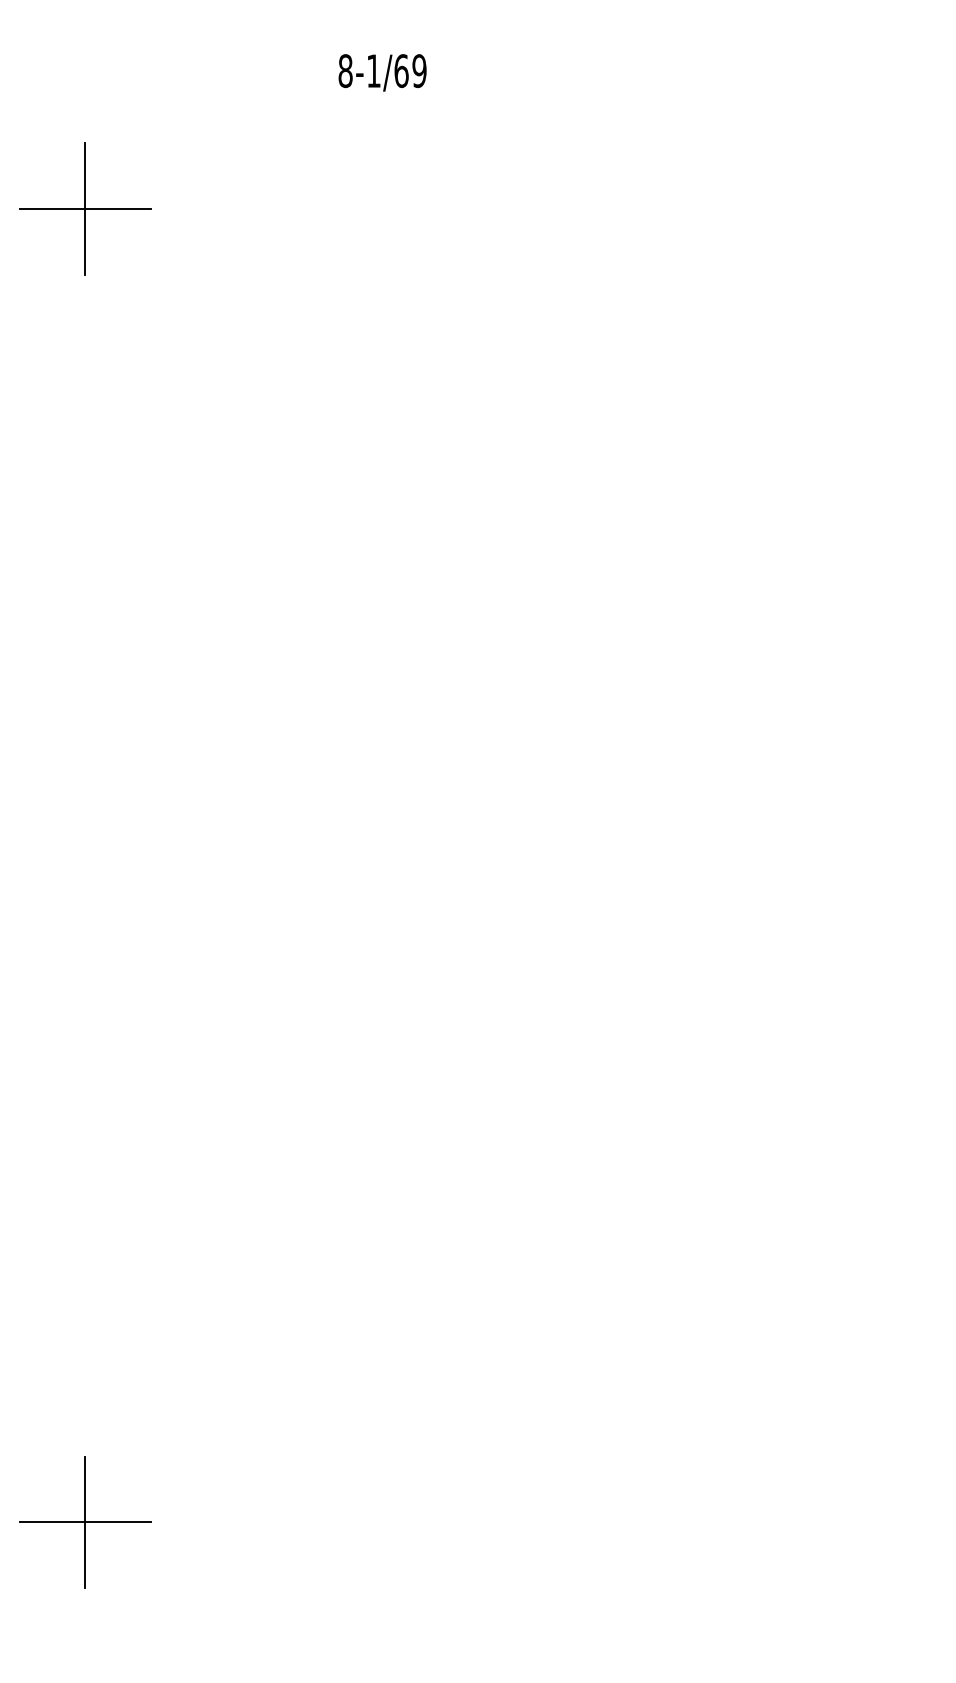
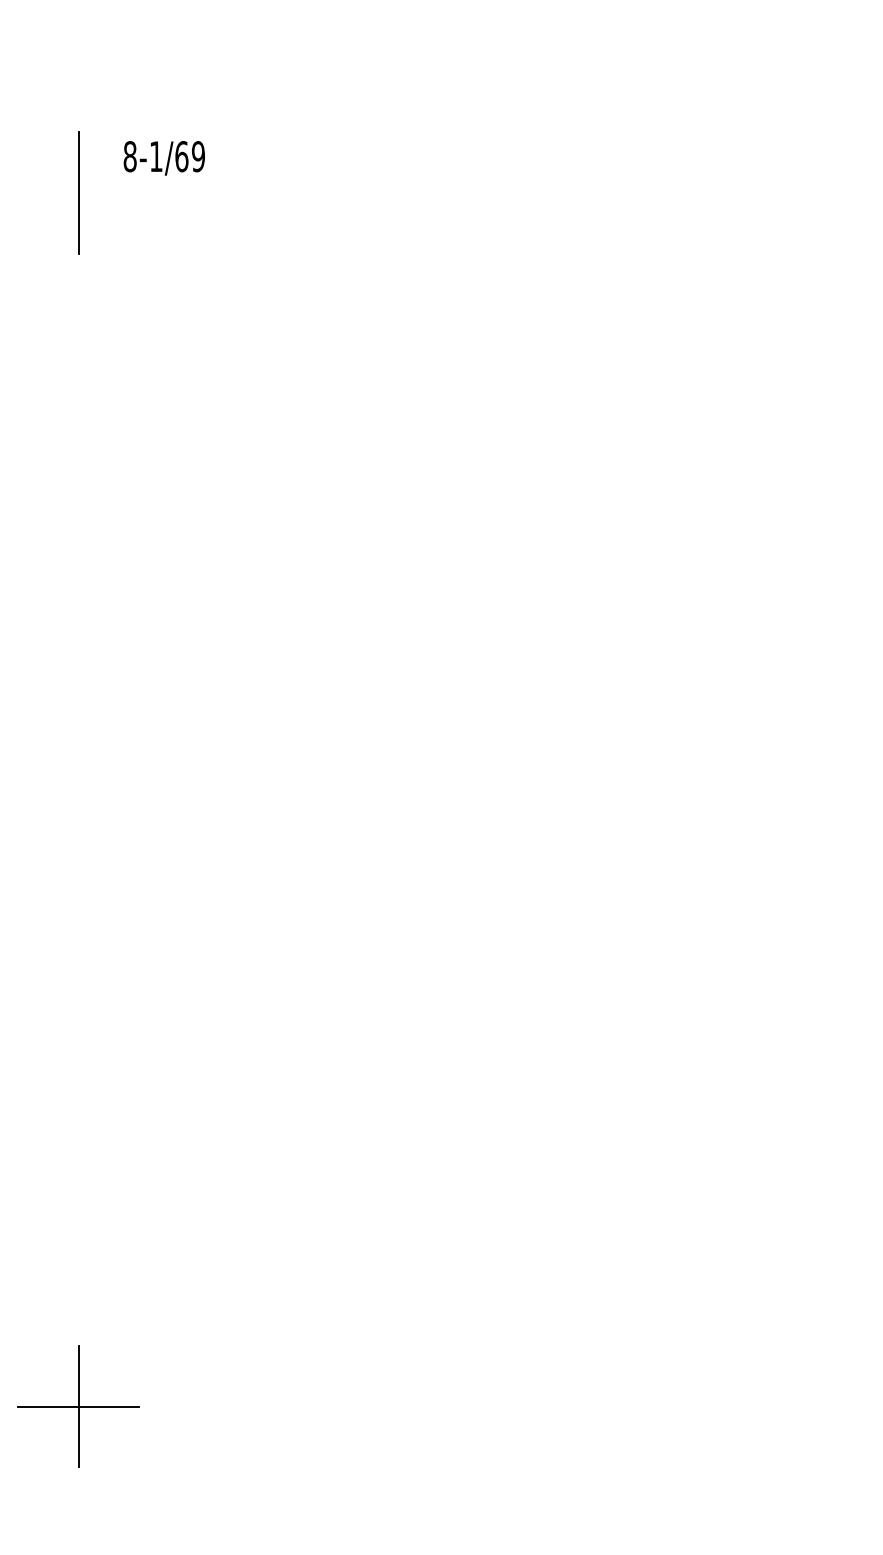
text: (381, 73) -> (163, 158), moved
line: (85, 209) -> (78, 193), removed

